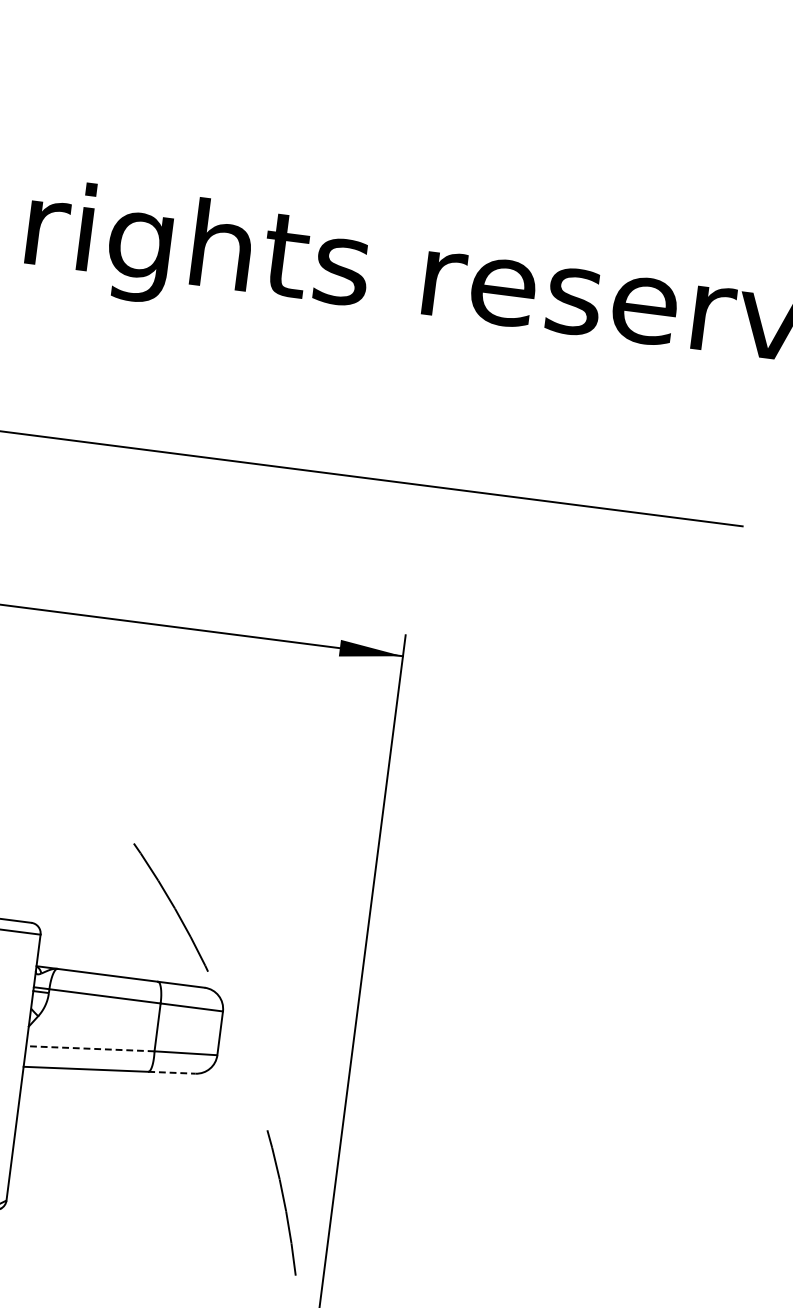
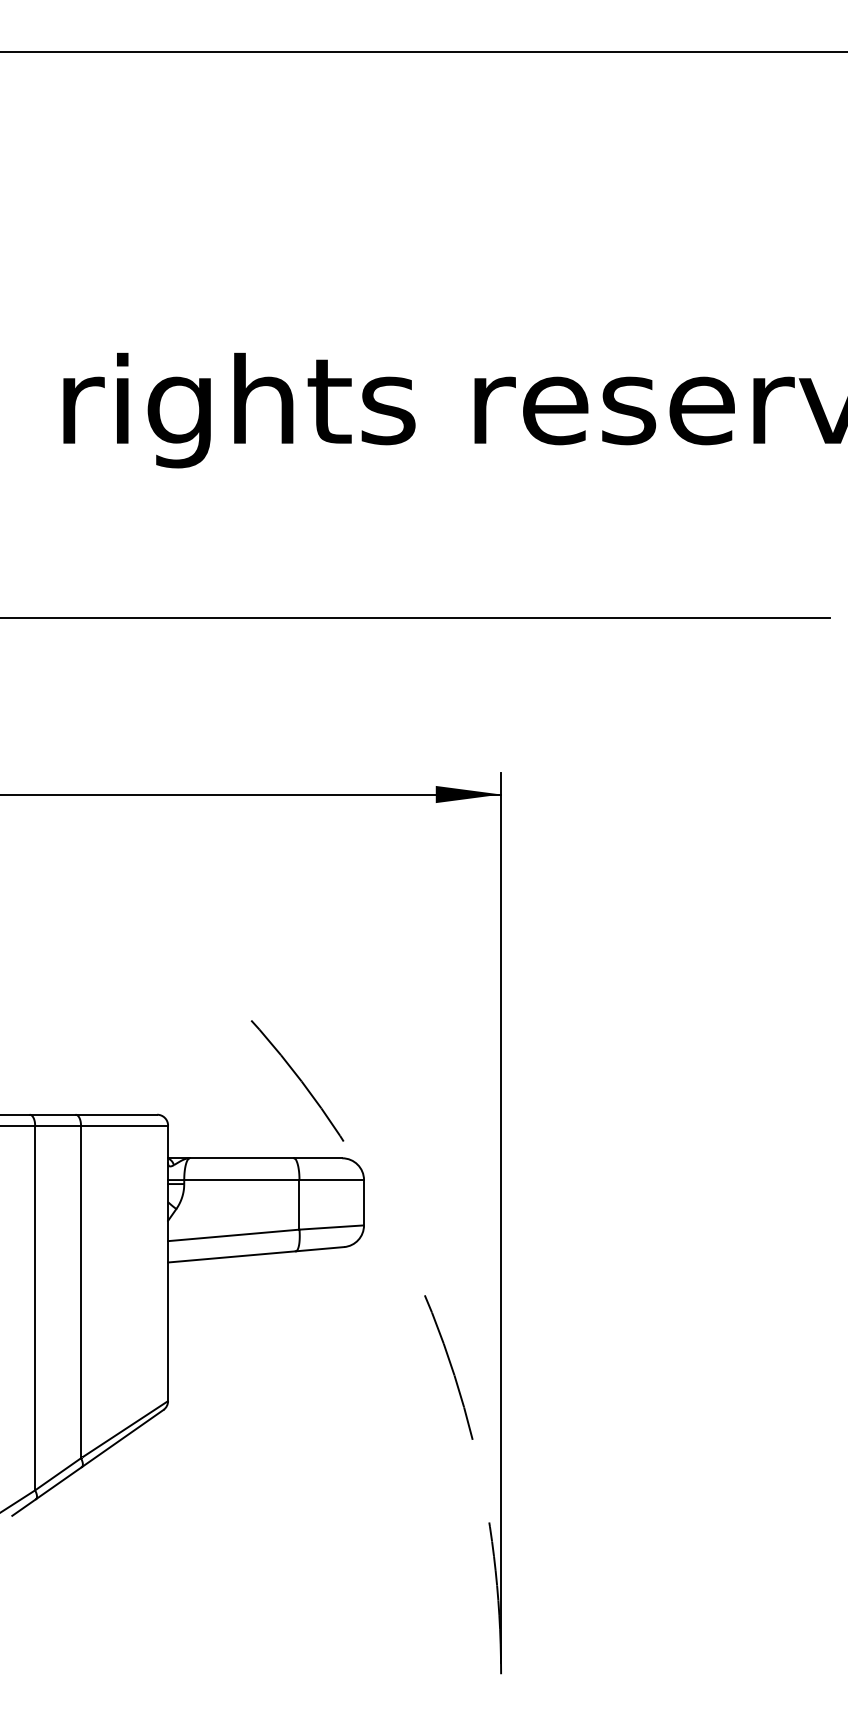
line: (90, 1048) -> (233, 1235), dashed -> solid
line: (172, 1073) -> (320, 1249), dashed -> solid

